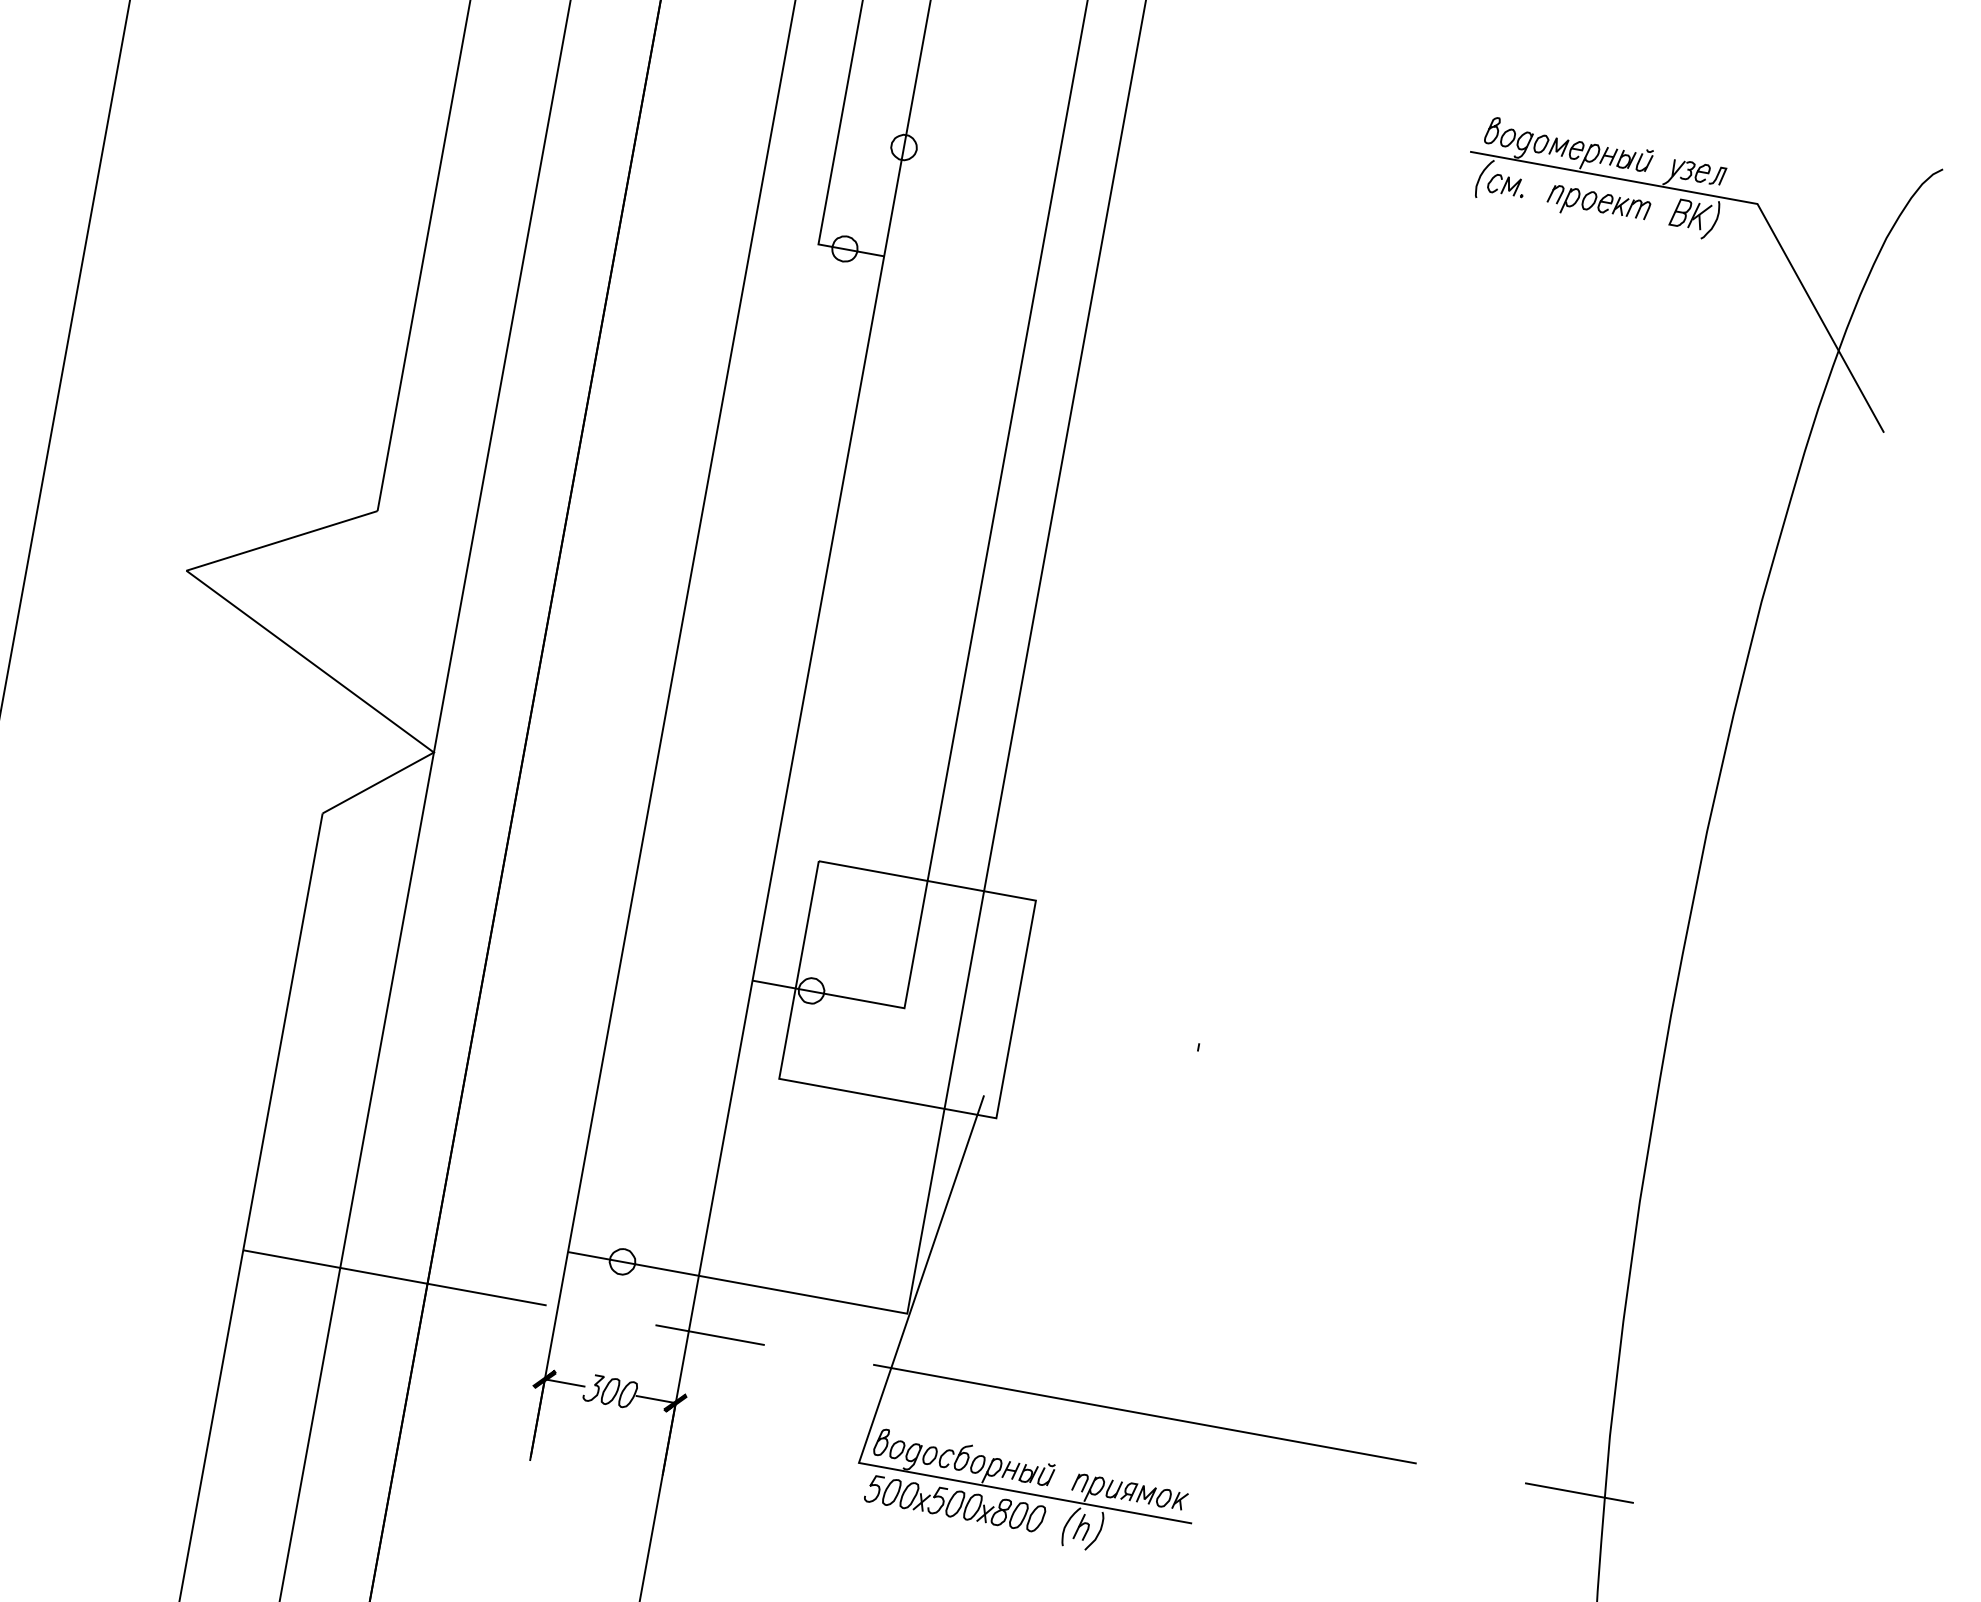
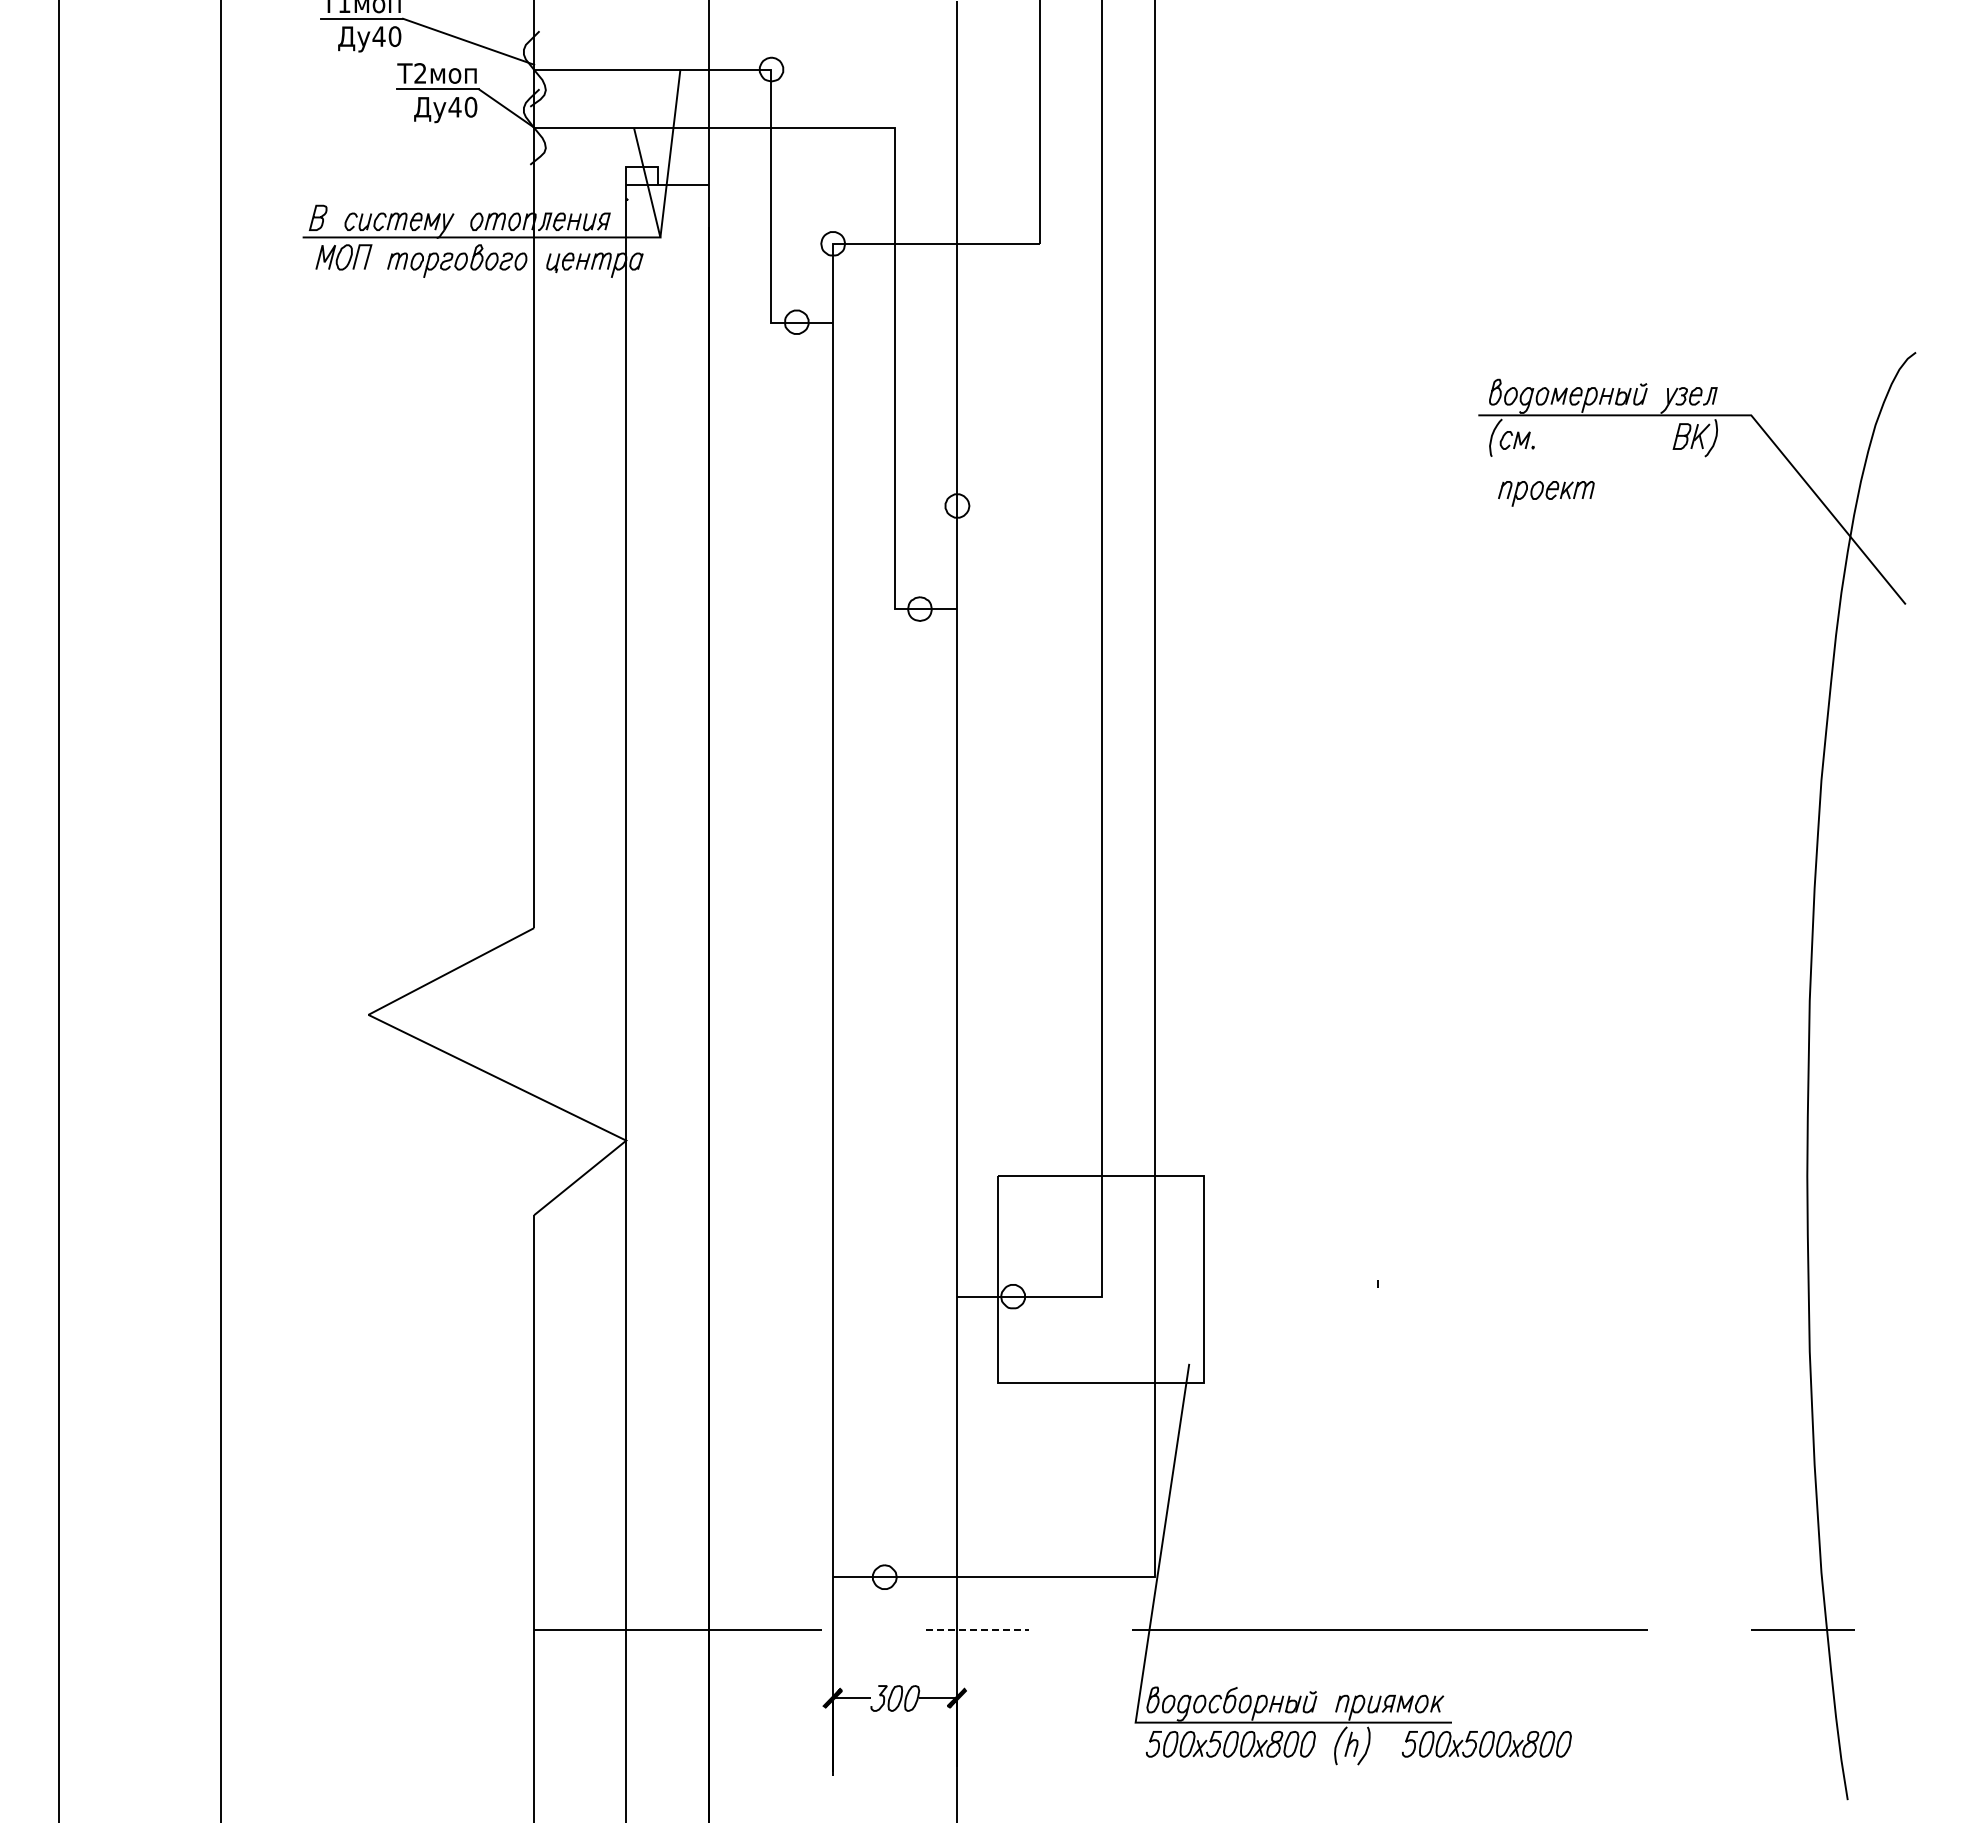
part: (1598, 205) -> (1546, 493), moved
line: (710, 1335) -> (977, 1630), solid -> dashed
part: (1224, 1553) -> (1486, 1744), added

